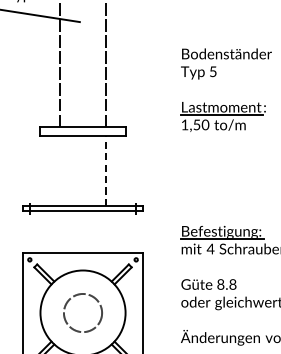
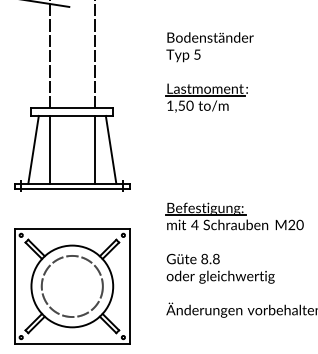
line: (42, 170) -> (33, 149), added
line: (60, 170) -> (50, 149), added
line: (106, 170) -> (94, 149), dashed -> solid
line: (122, 170) -> (110, 149), added
circle: (82, 313) -> (71, 286), size x1.67

